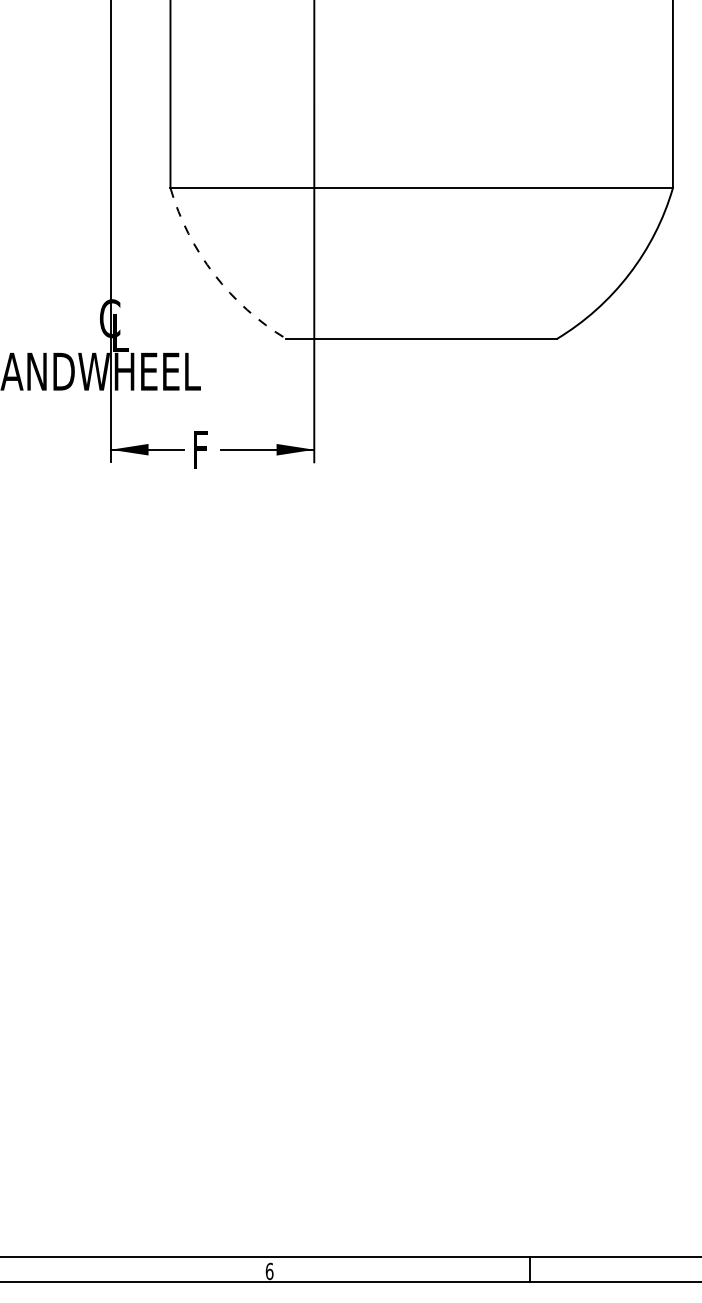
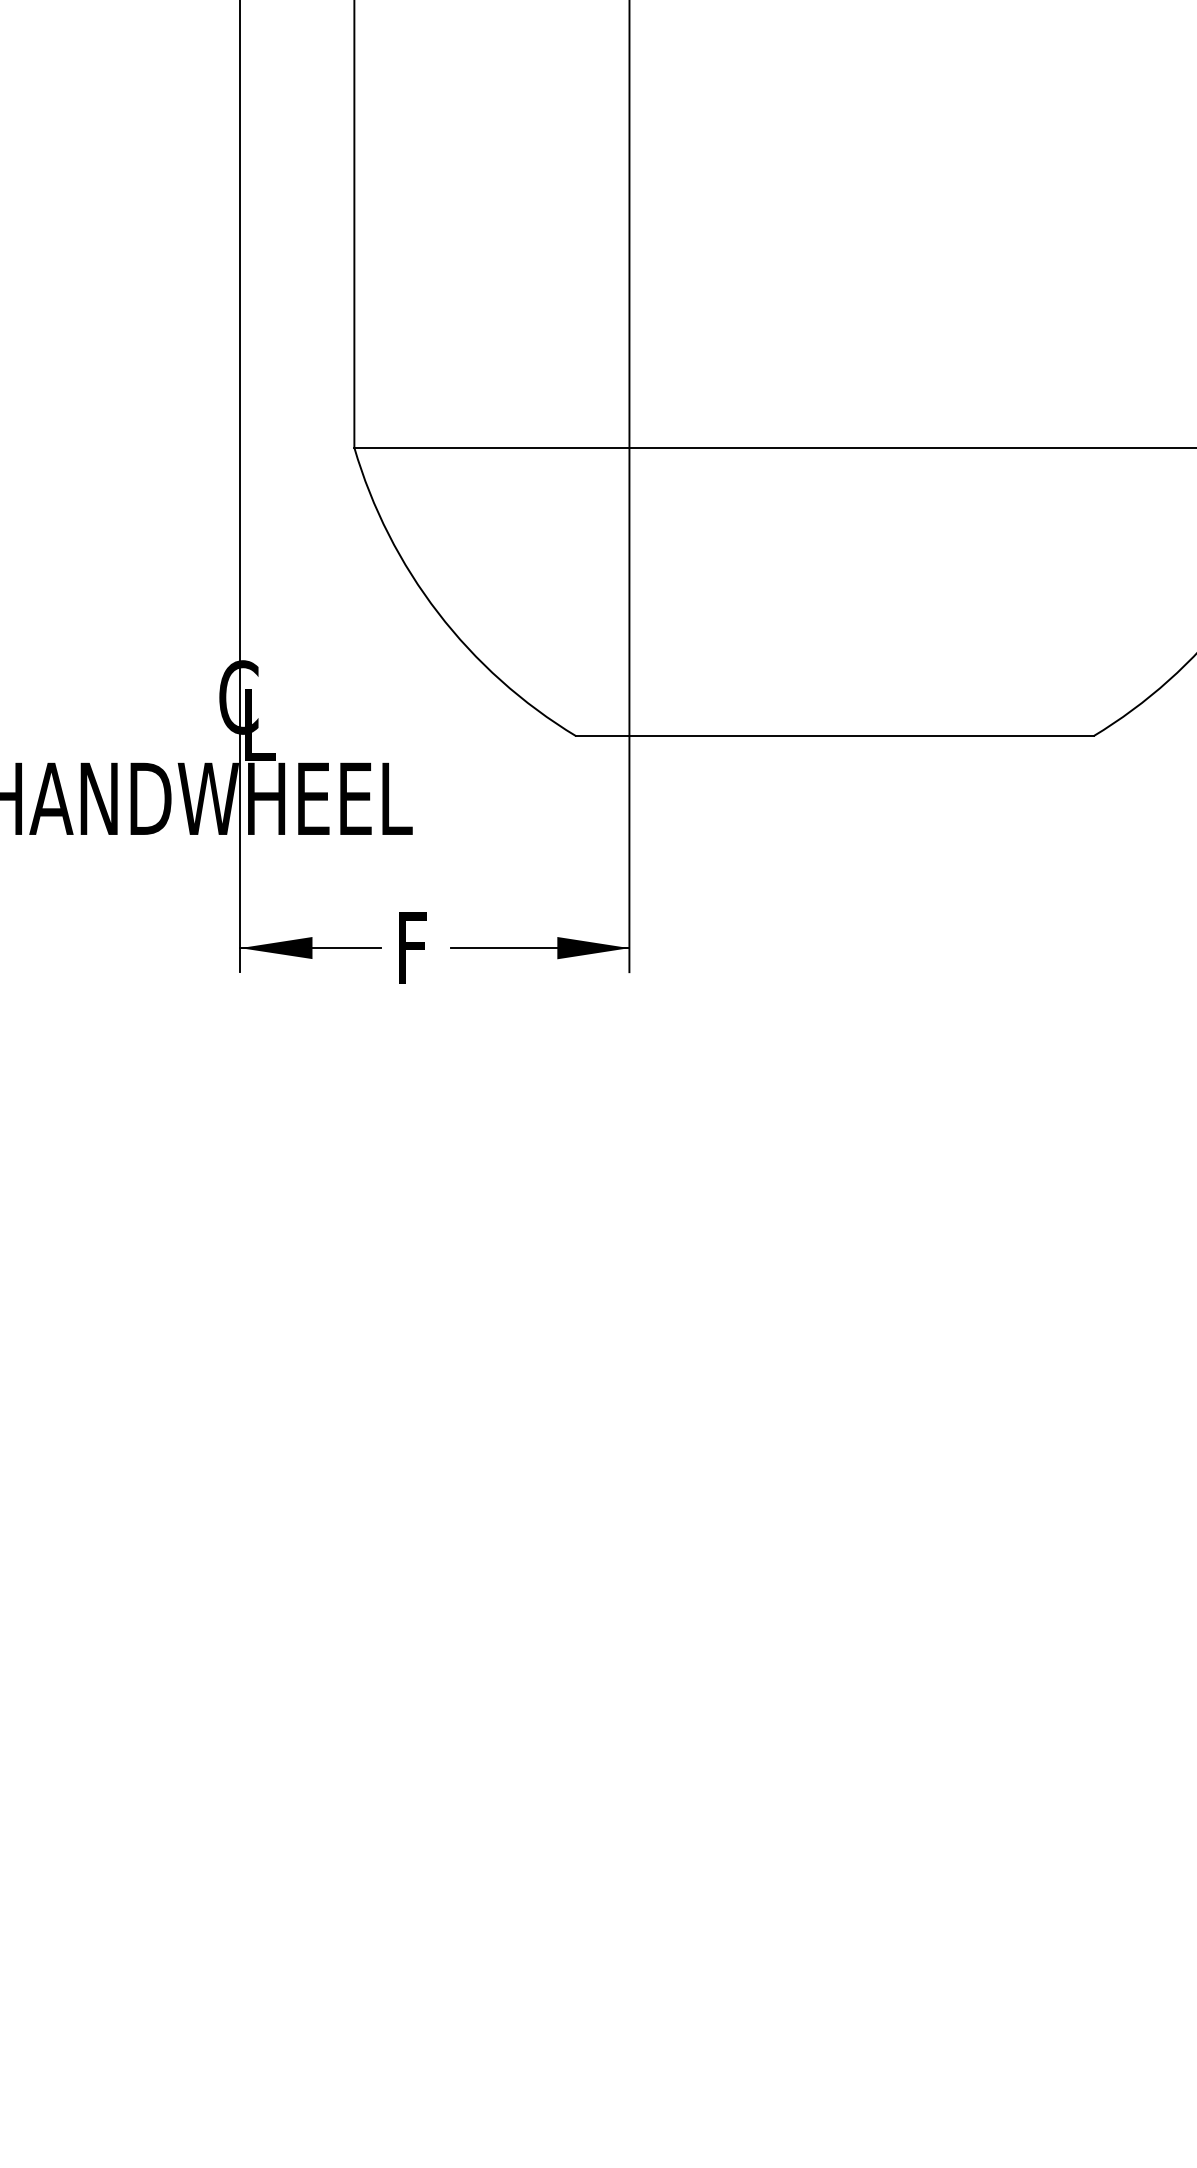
arc: (214, 274) -> (438, 612), dashed -> solid

